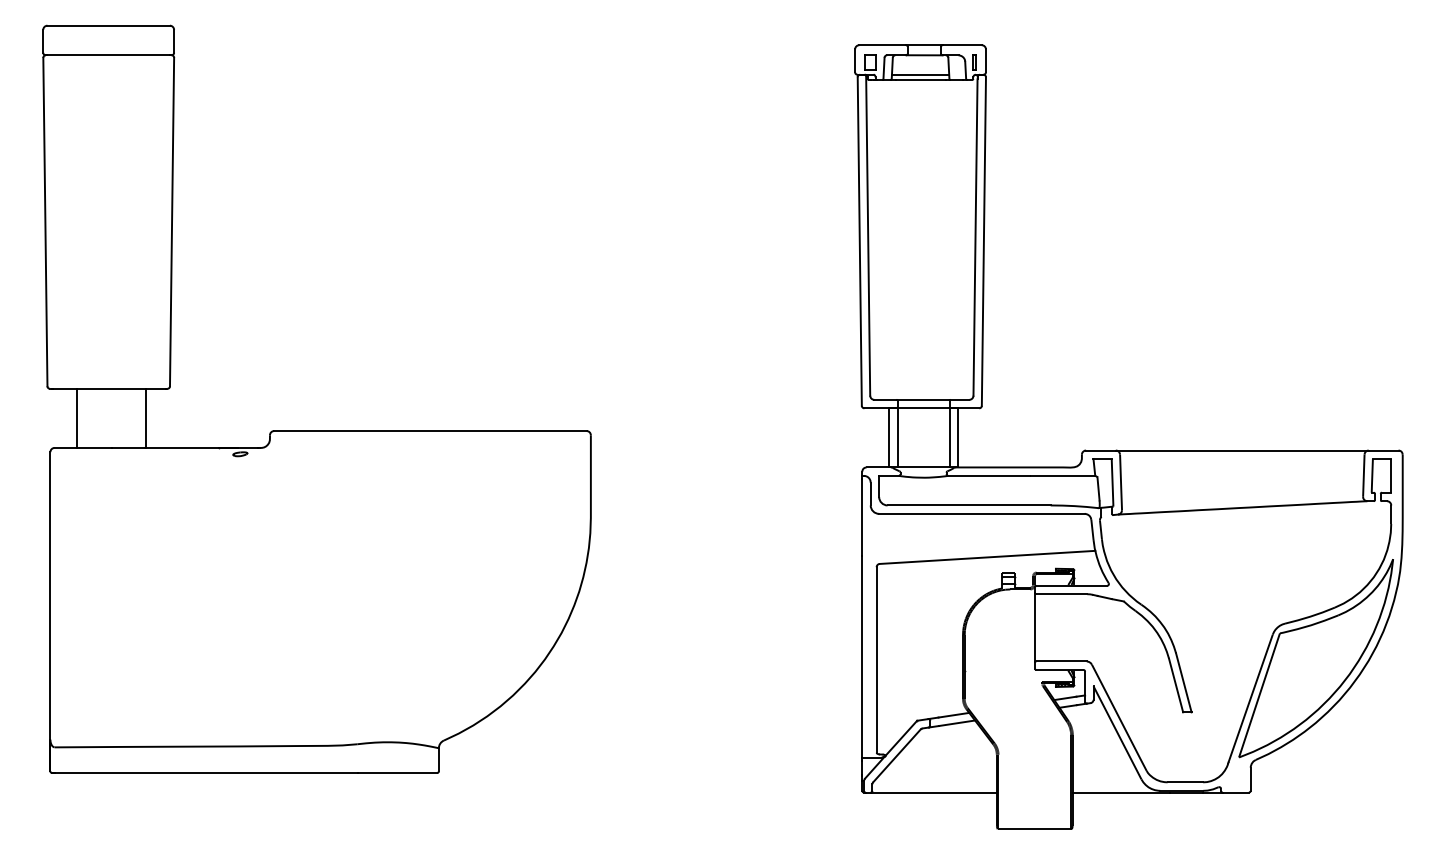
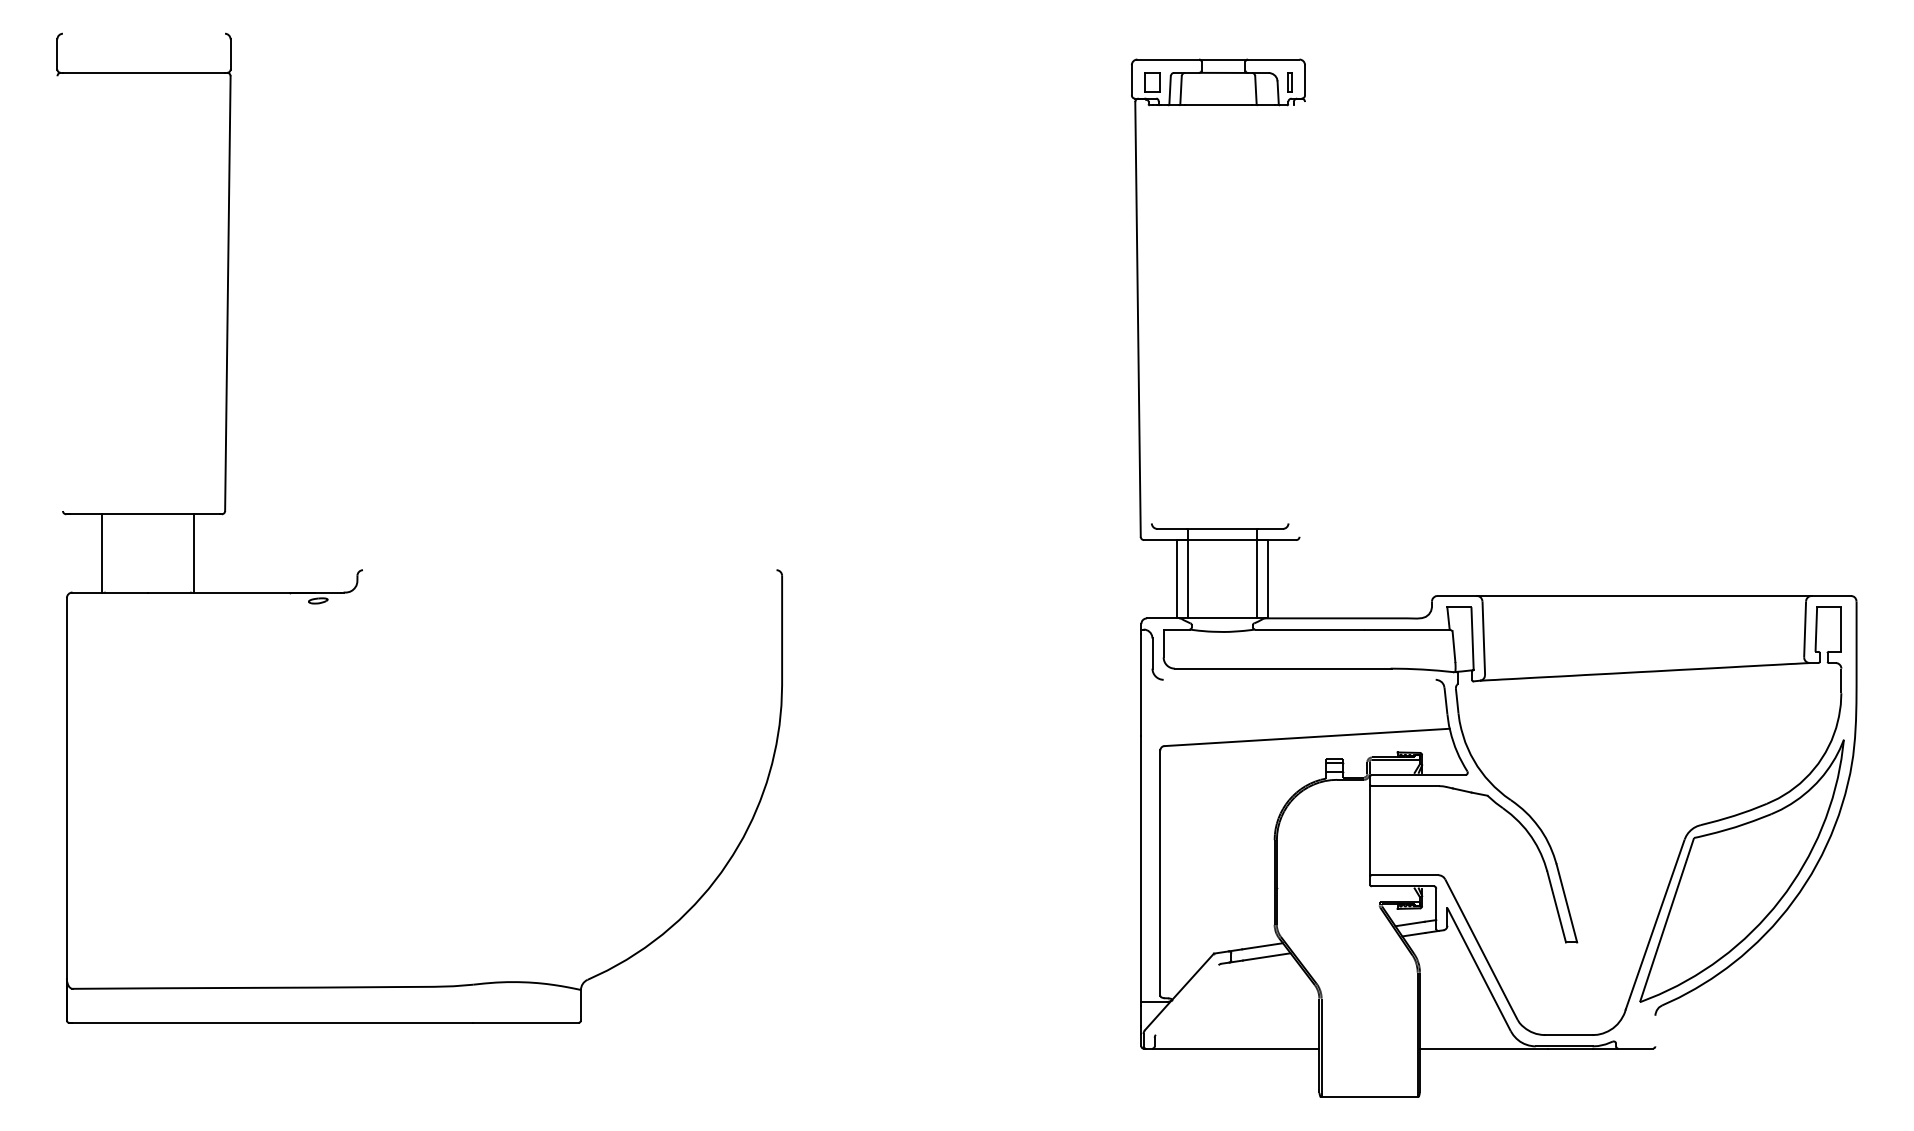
line: (108, 25) -> (143, 33), removed
line: (920, 74) -> (1218, 98), removed
line: (44, 221) -> (59, 293), removed
line: (867, 235) -> (1148, 311), removed
line: (974, 237) -> (1290, 313), removed
line: (984, 241) -> (1302, 319), removed
line: (430, 431) -> (569, 570), removed
line: (981, 513) -> (1299, 679), removed
line: (896, 755) -> (1186, 999), removed
line: (1250, 778) -> (1655, 1030), removed

